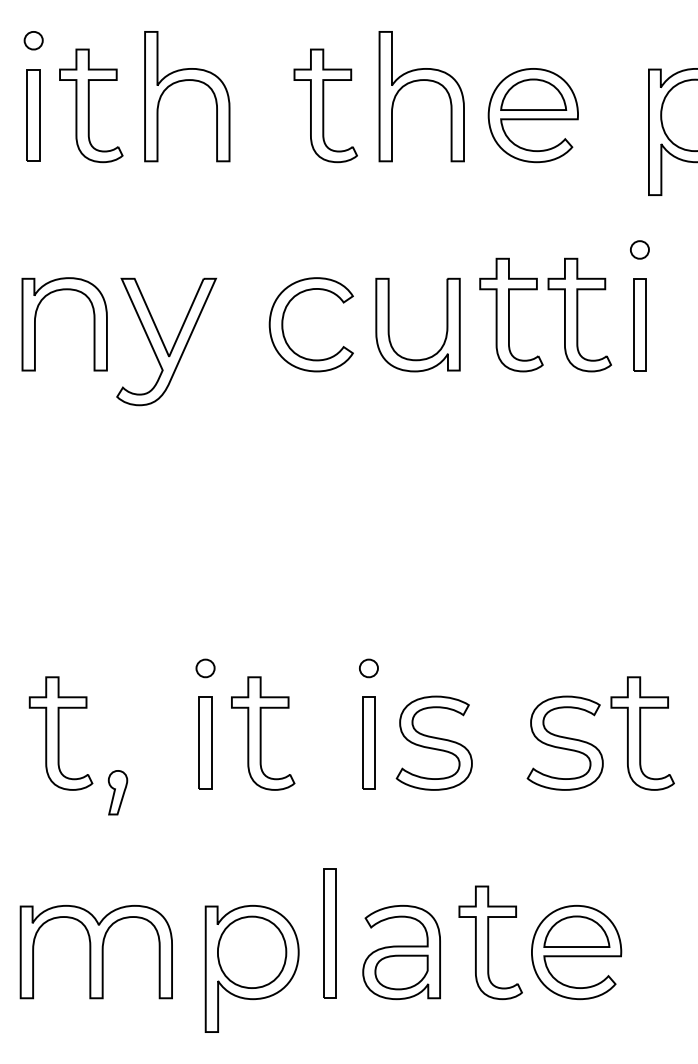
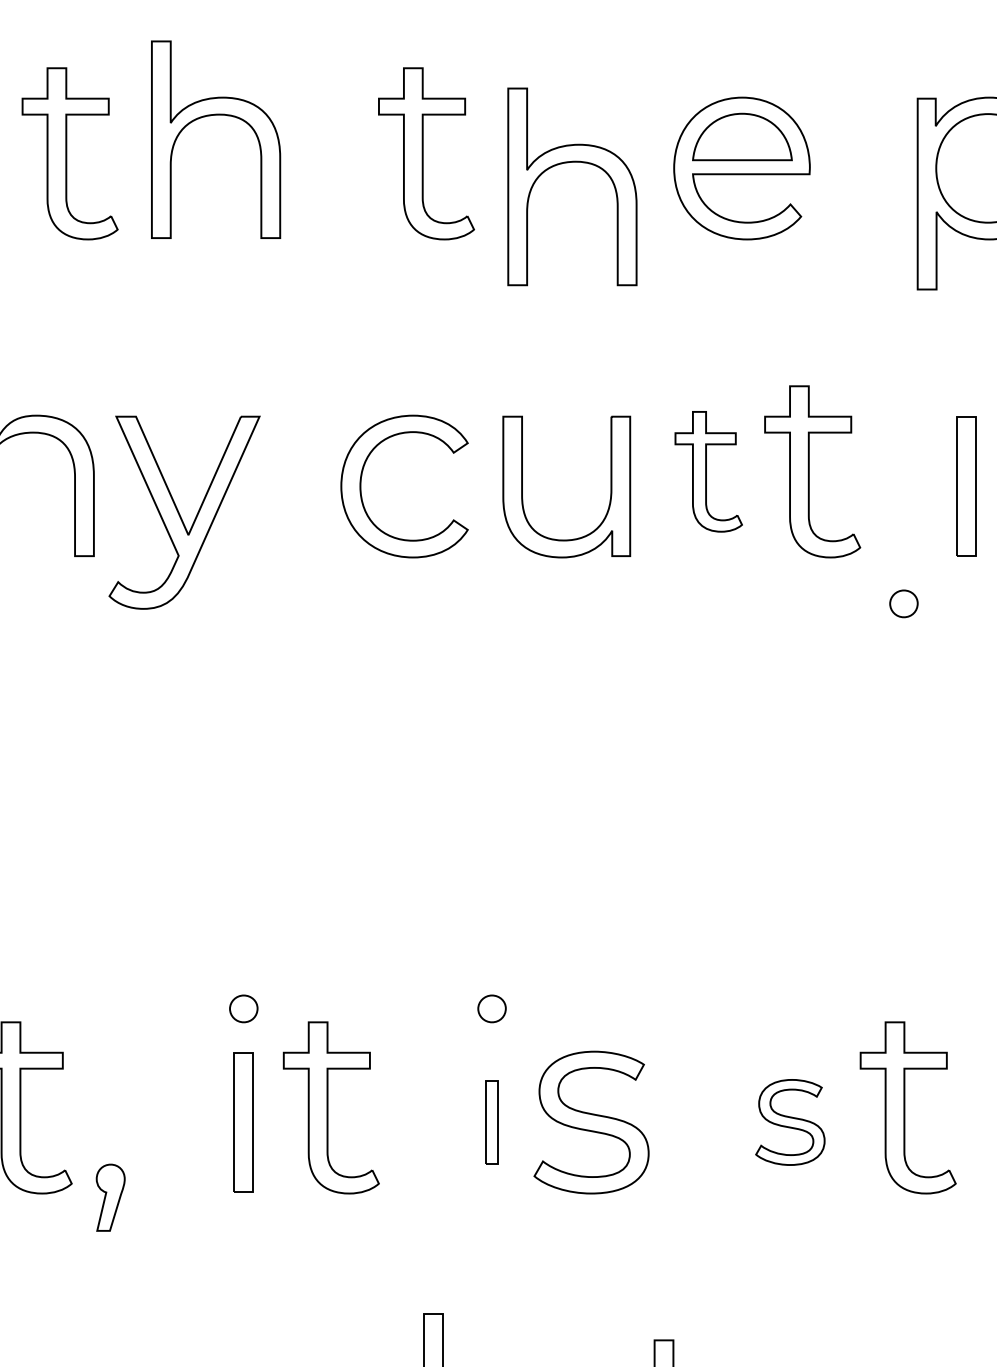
part: (420, 81) -> (570, 163), moved
part: (639, 249) -> (903, 603), moved
part: (511, 314) -> (708, 470), size x0.7
part: (639, 324) -> (965, 486), moved
part: (368, 742) -> (491, 1121), size x0.6
part: (564, 742) -> (789, 1121), size x0.6

